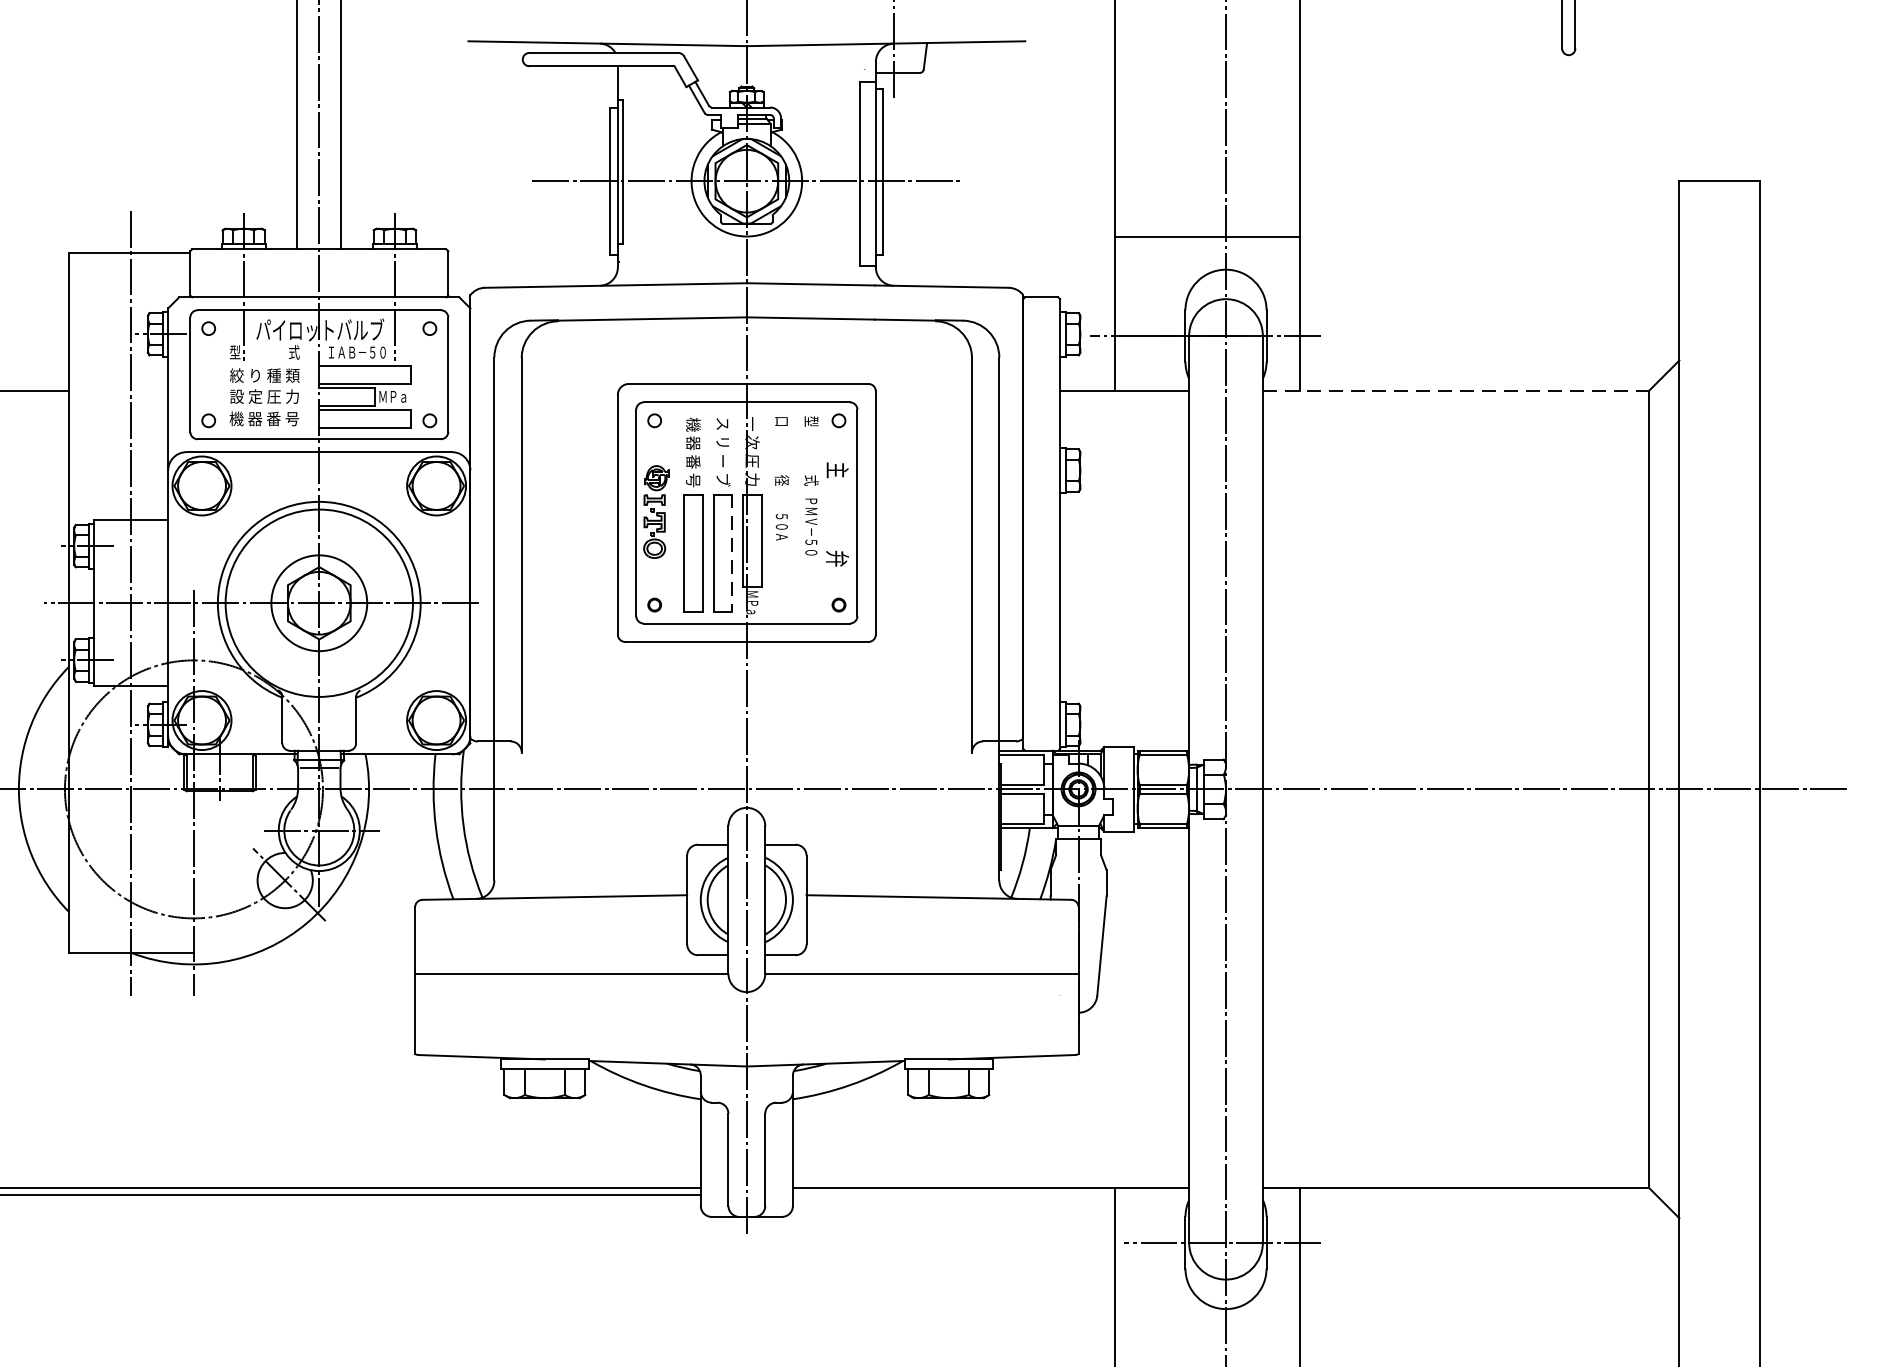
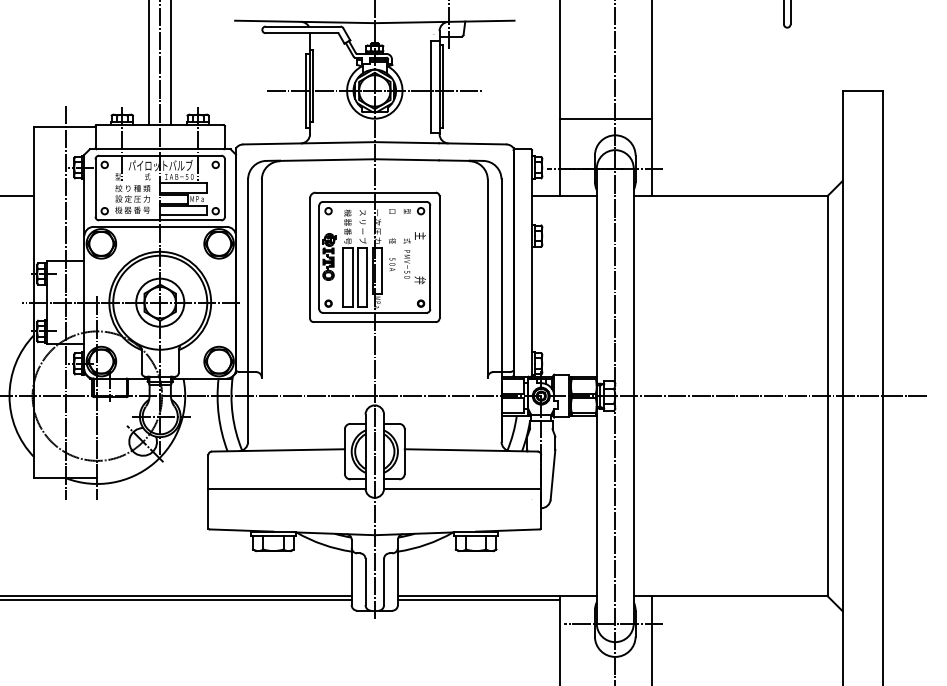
line: (1455, 391) -> (730, 196), dashed -> solid
line: (732, 552) -> (367, 277), dashed -> solid
line: (953, 1194) -> (478, 599), added

